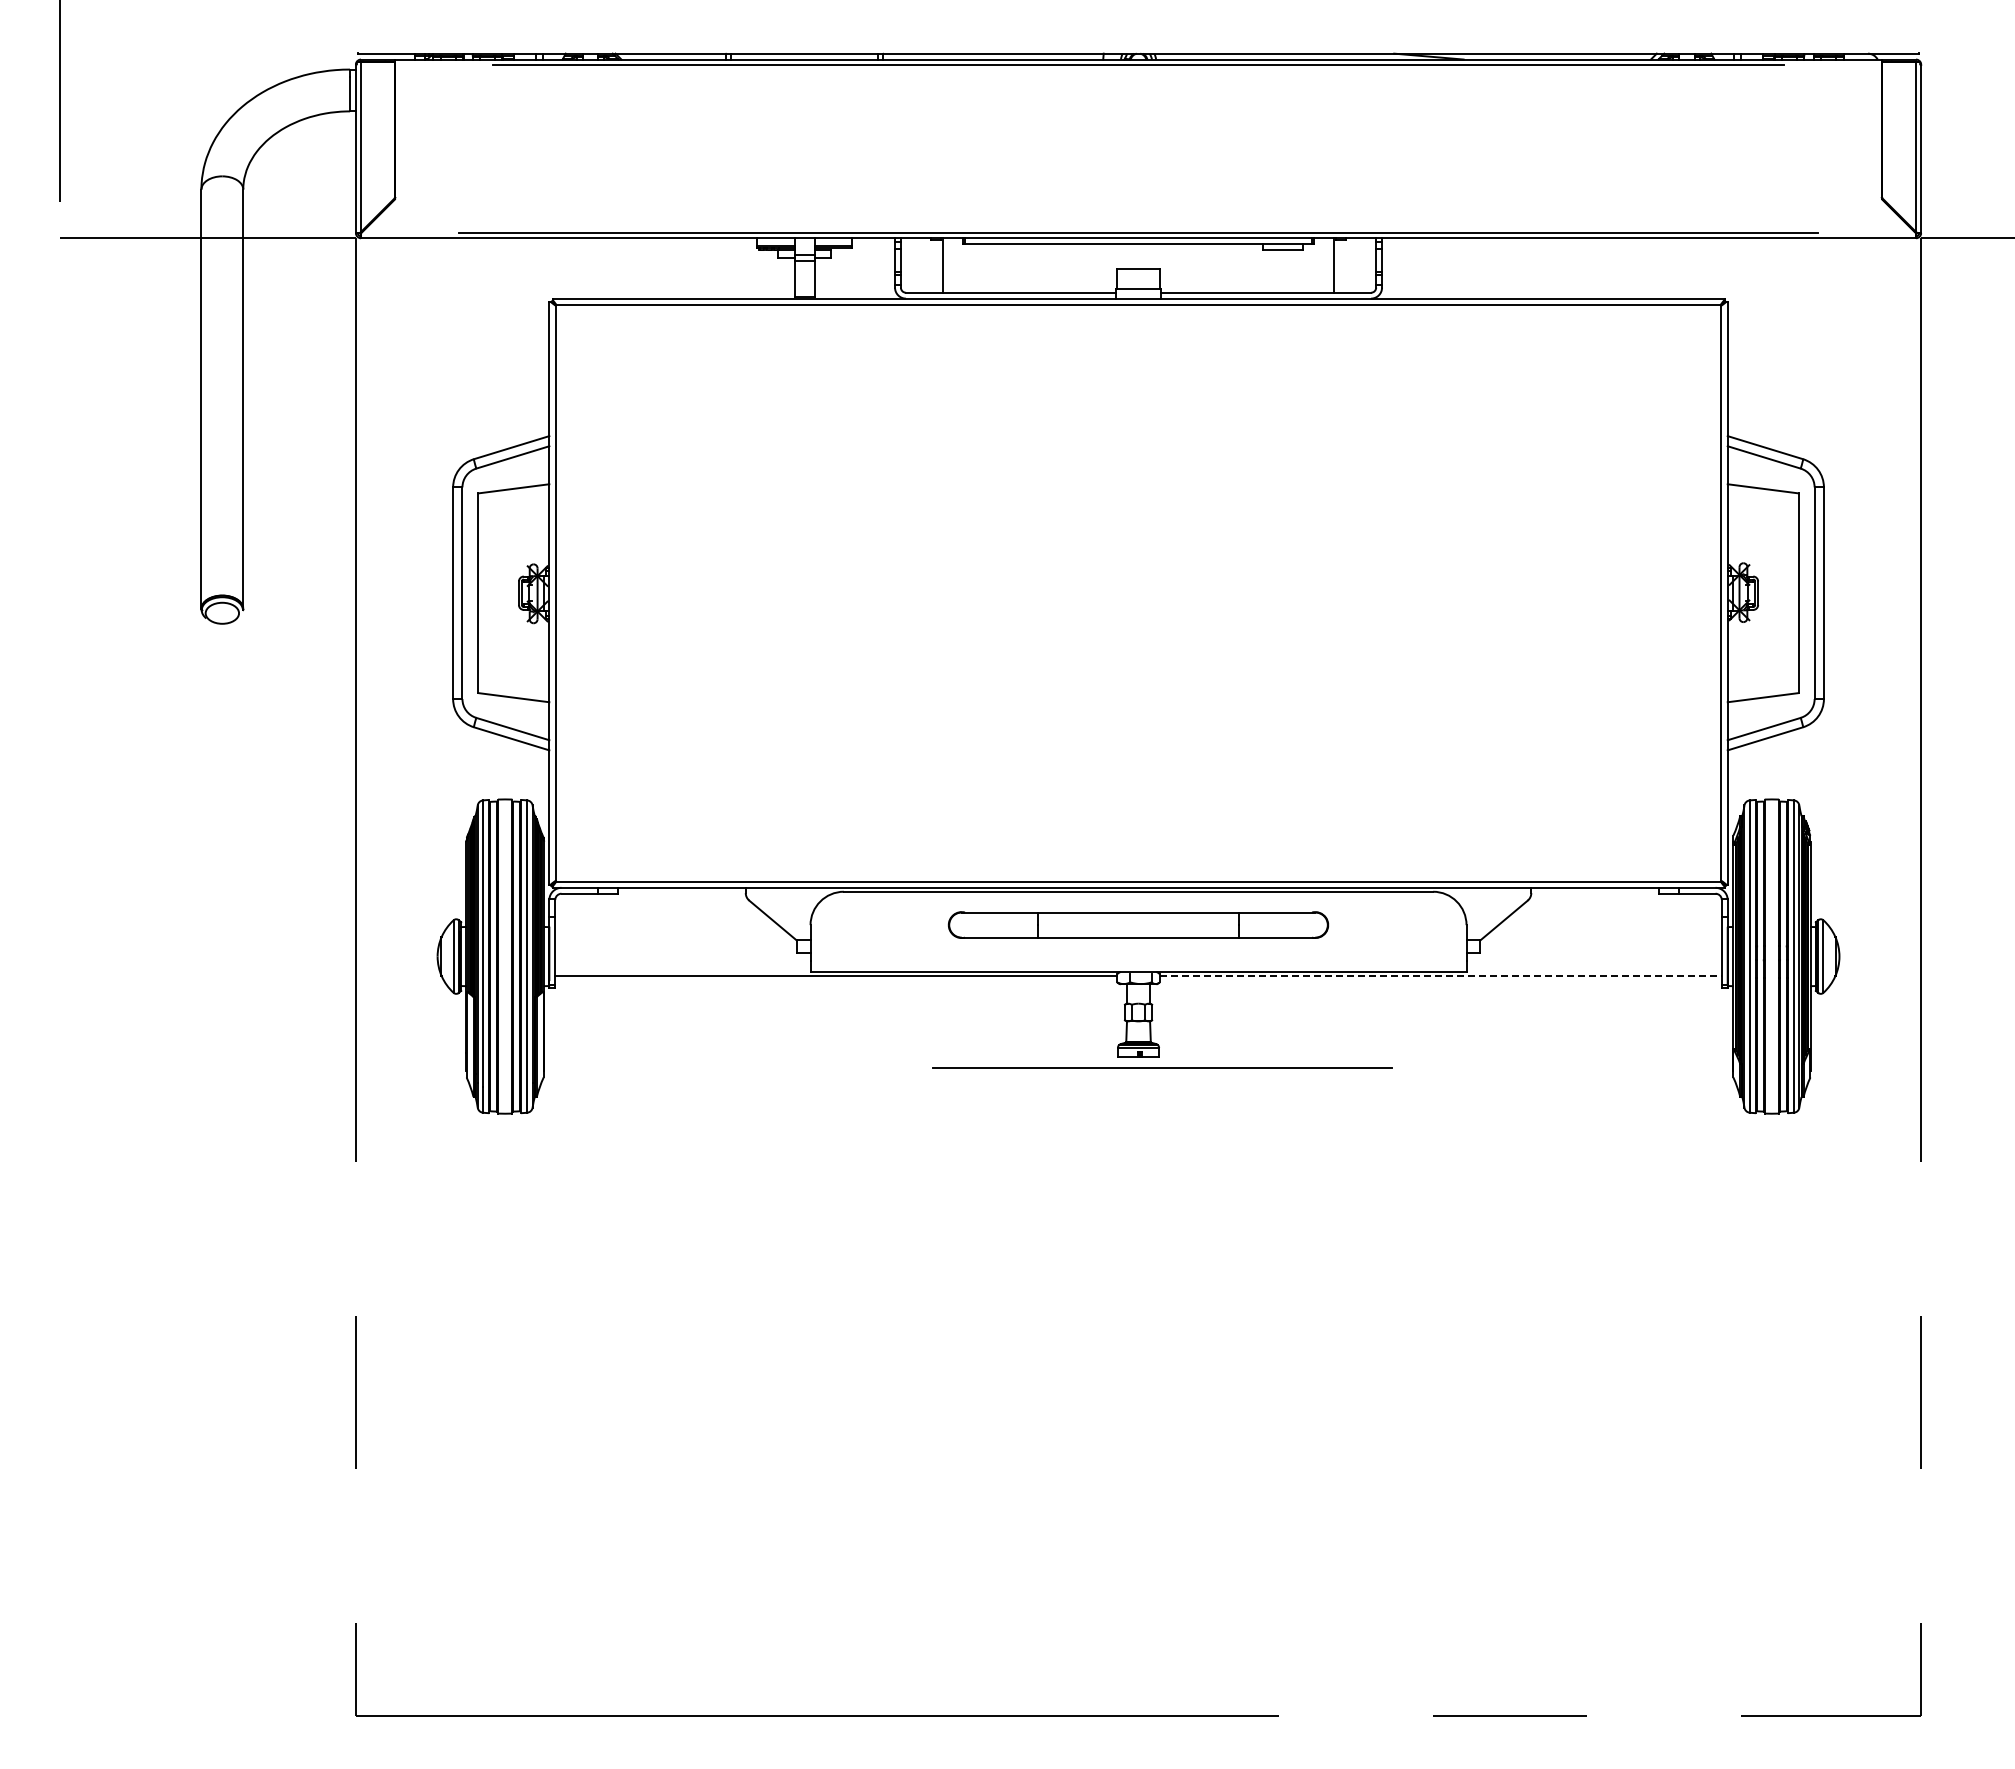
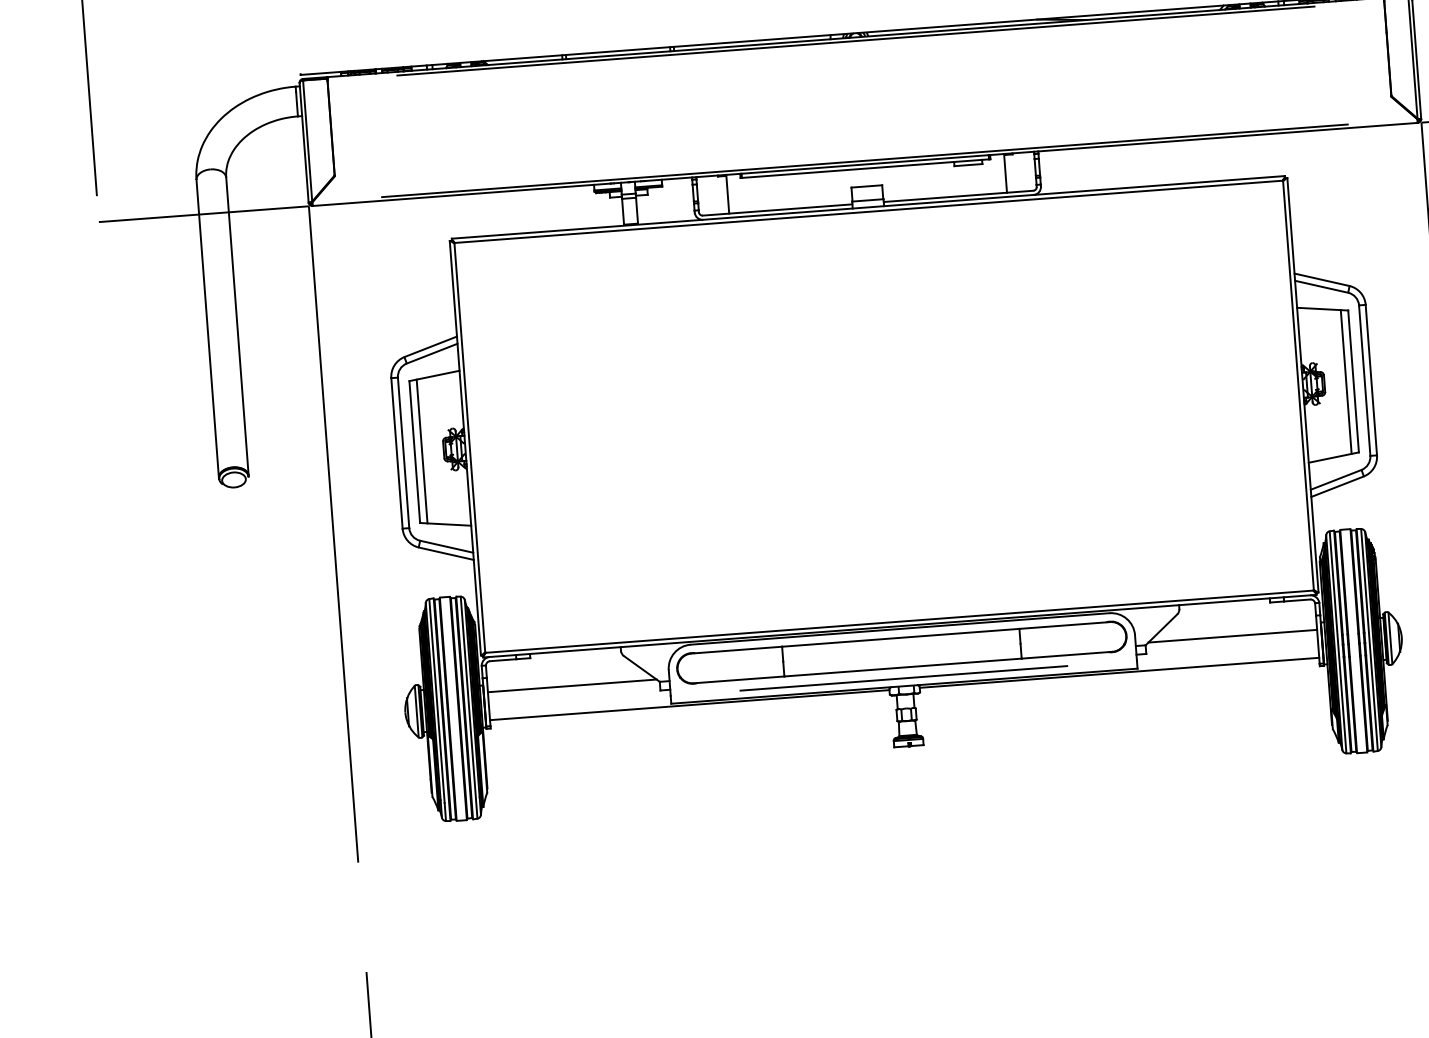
line: (488, 593) -> (422, 451), added
line: (1788, 593) -> (1346, 382), added
part: (1138, 924) -> (901, 652), size x1.67
line: (673, 936) -> (571, 685), added
line: (1602, 936) -> (1232, 635), added
line: (1440, 976) -> (1119, 673), dashed -> solid
line: (1162, 1067) -> (903, 677), moved

